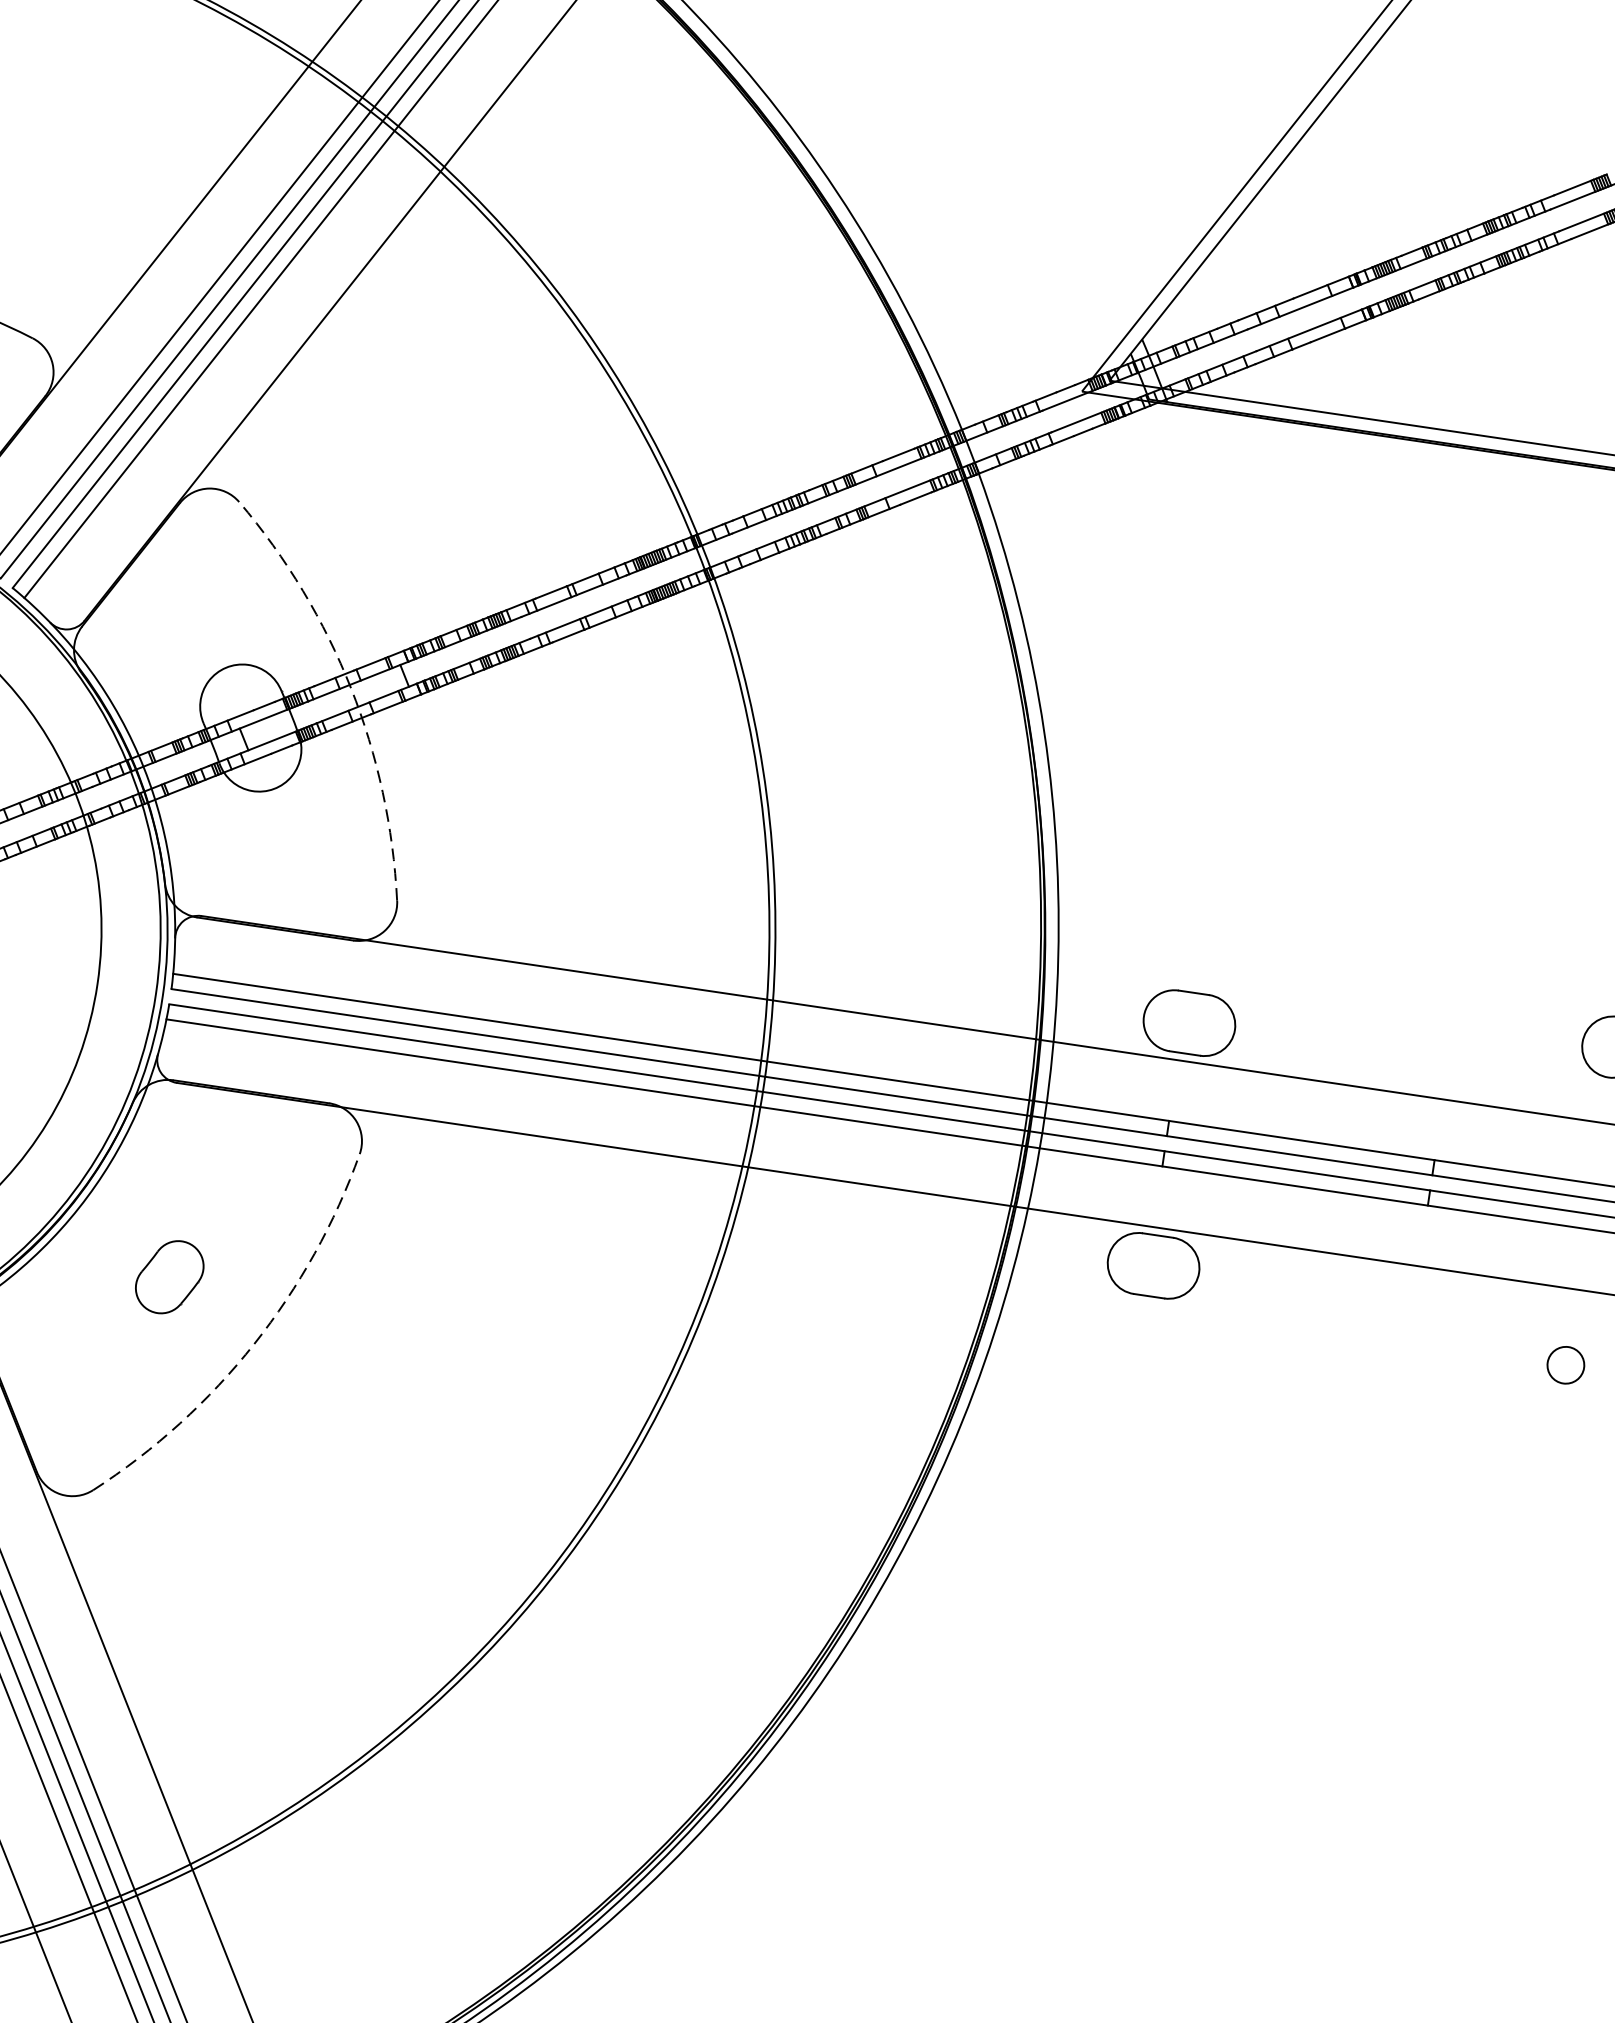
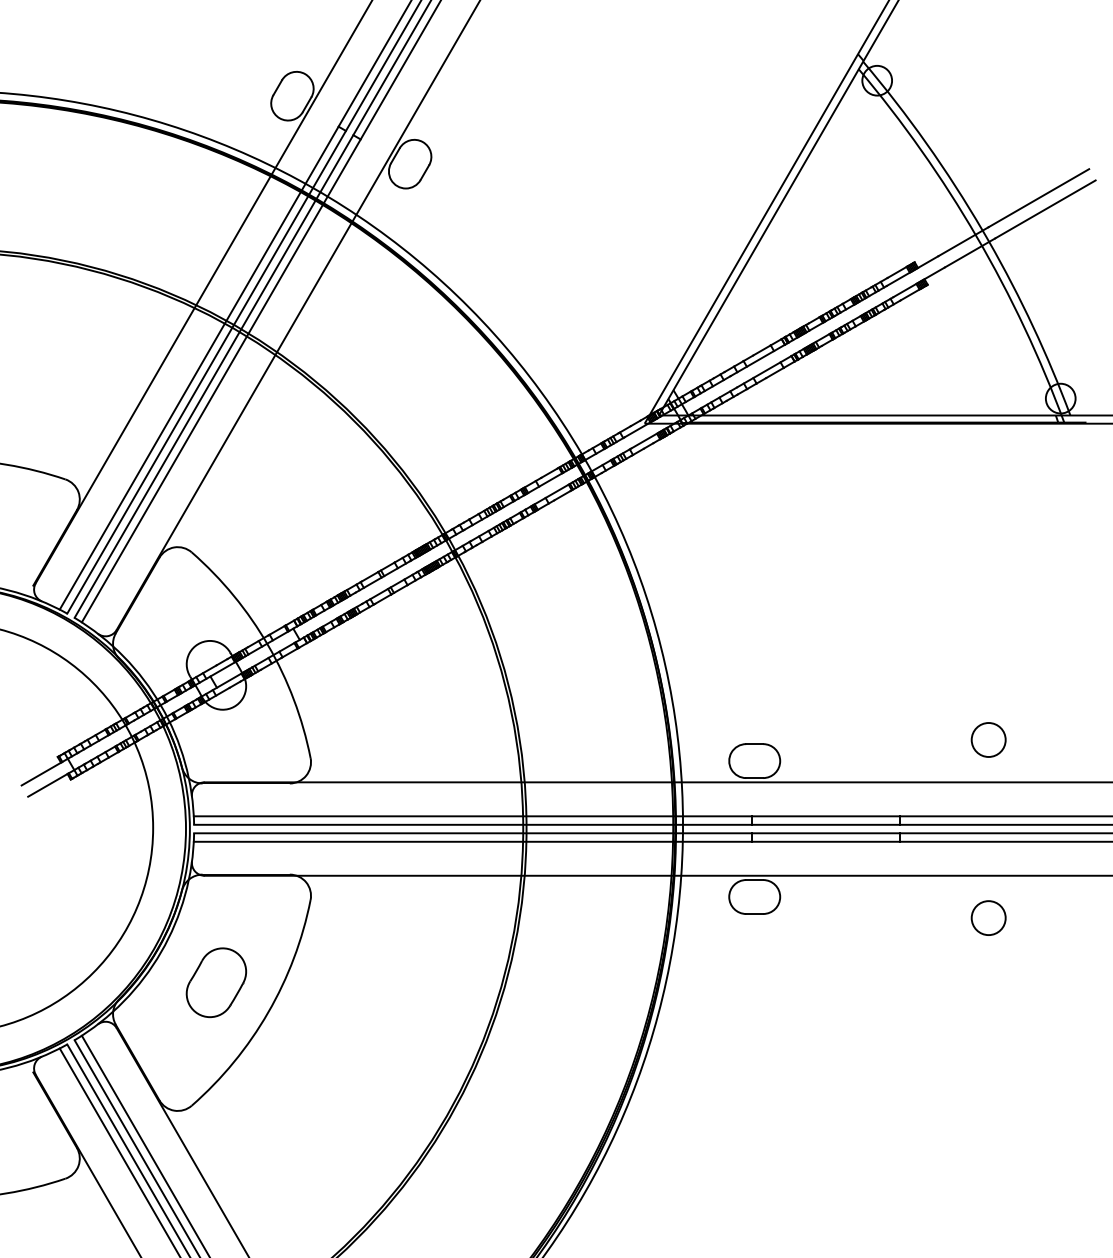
arc: (351, 688) -> (268, 645), dashed -> solid
part: (169, 1276) -> (216, 982), size x1.67
arc: (254, 1343) -> (268, 1012), dashed -> solid
circle: (1565, 1365) -> (988, 918), size x1.67

